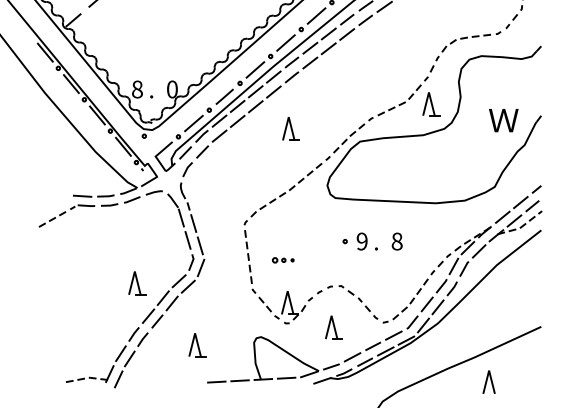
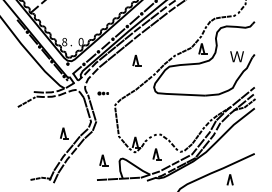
part: (370, 241) -> (174, 113), removed
part: (281, 260) -> (102, 93), moved
part: (196, 345) -> (103, 160), moved

